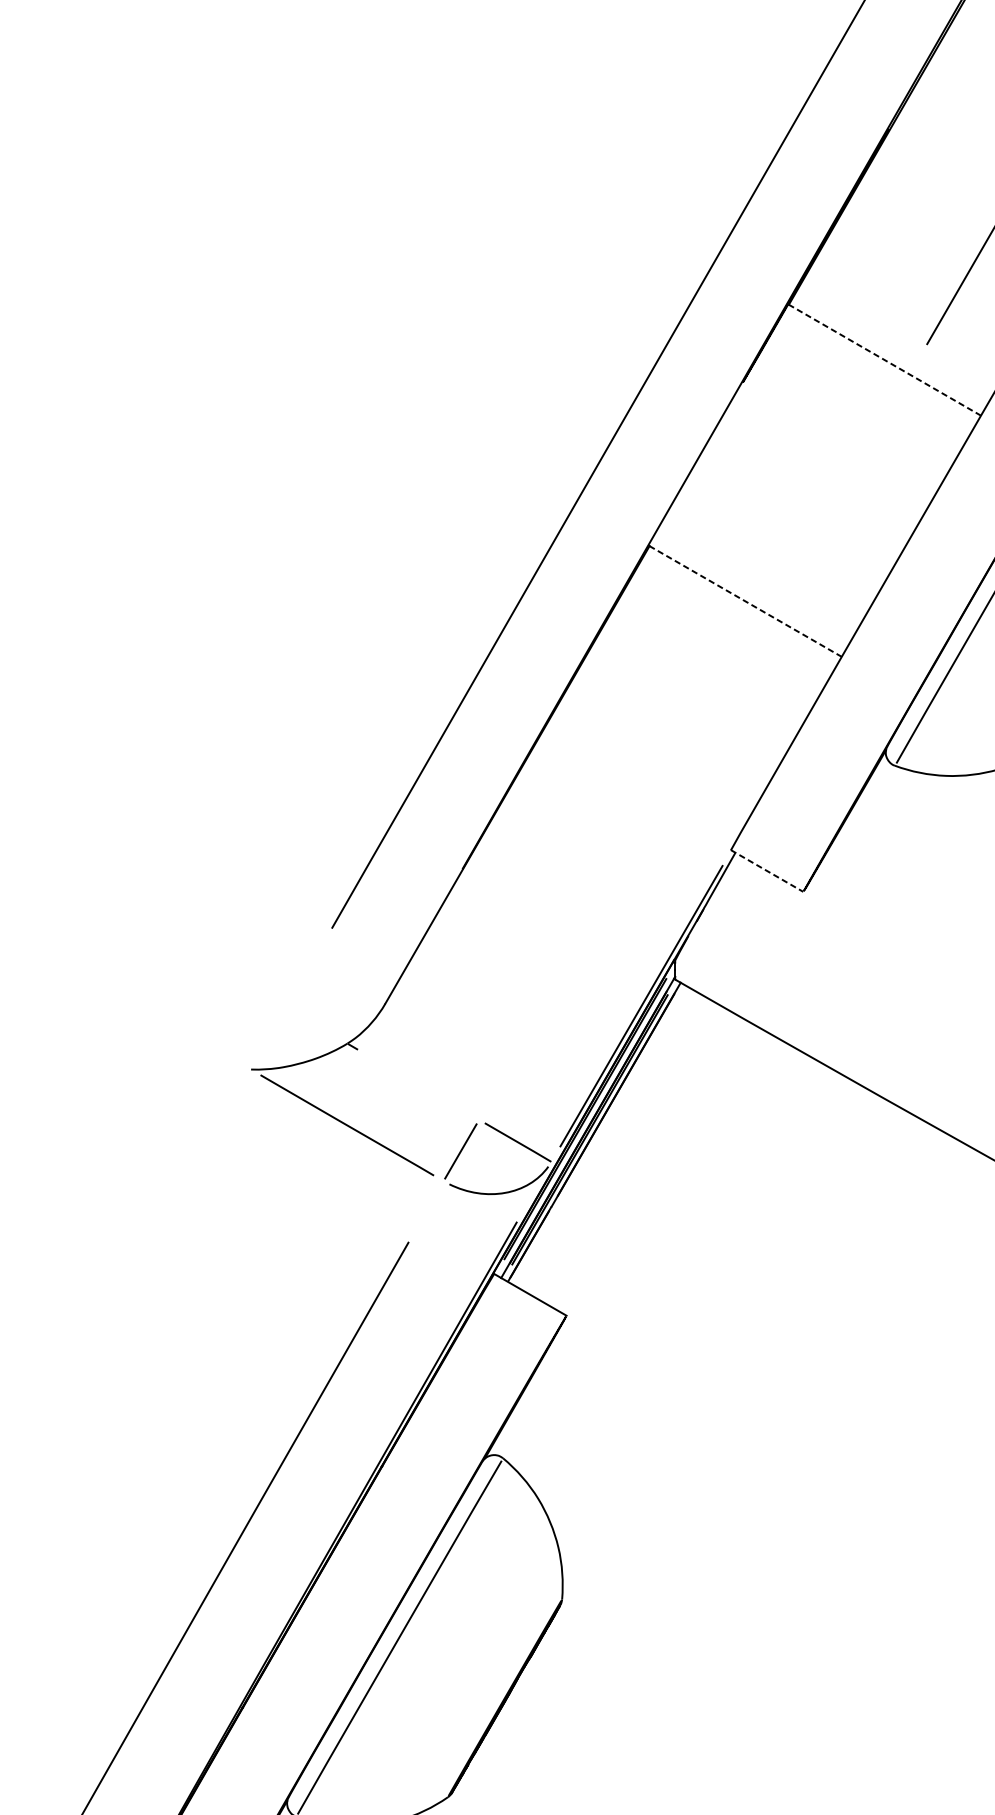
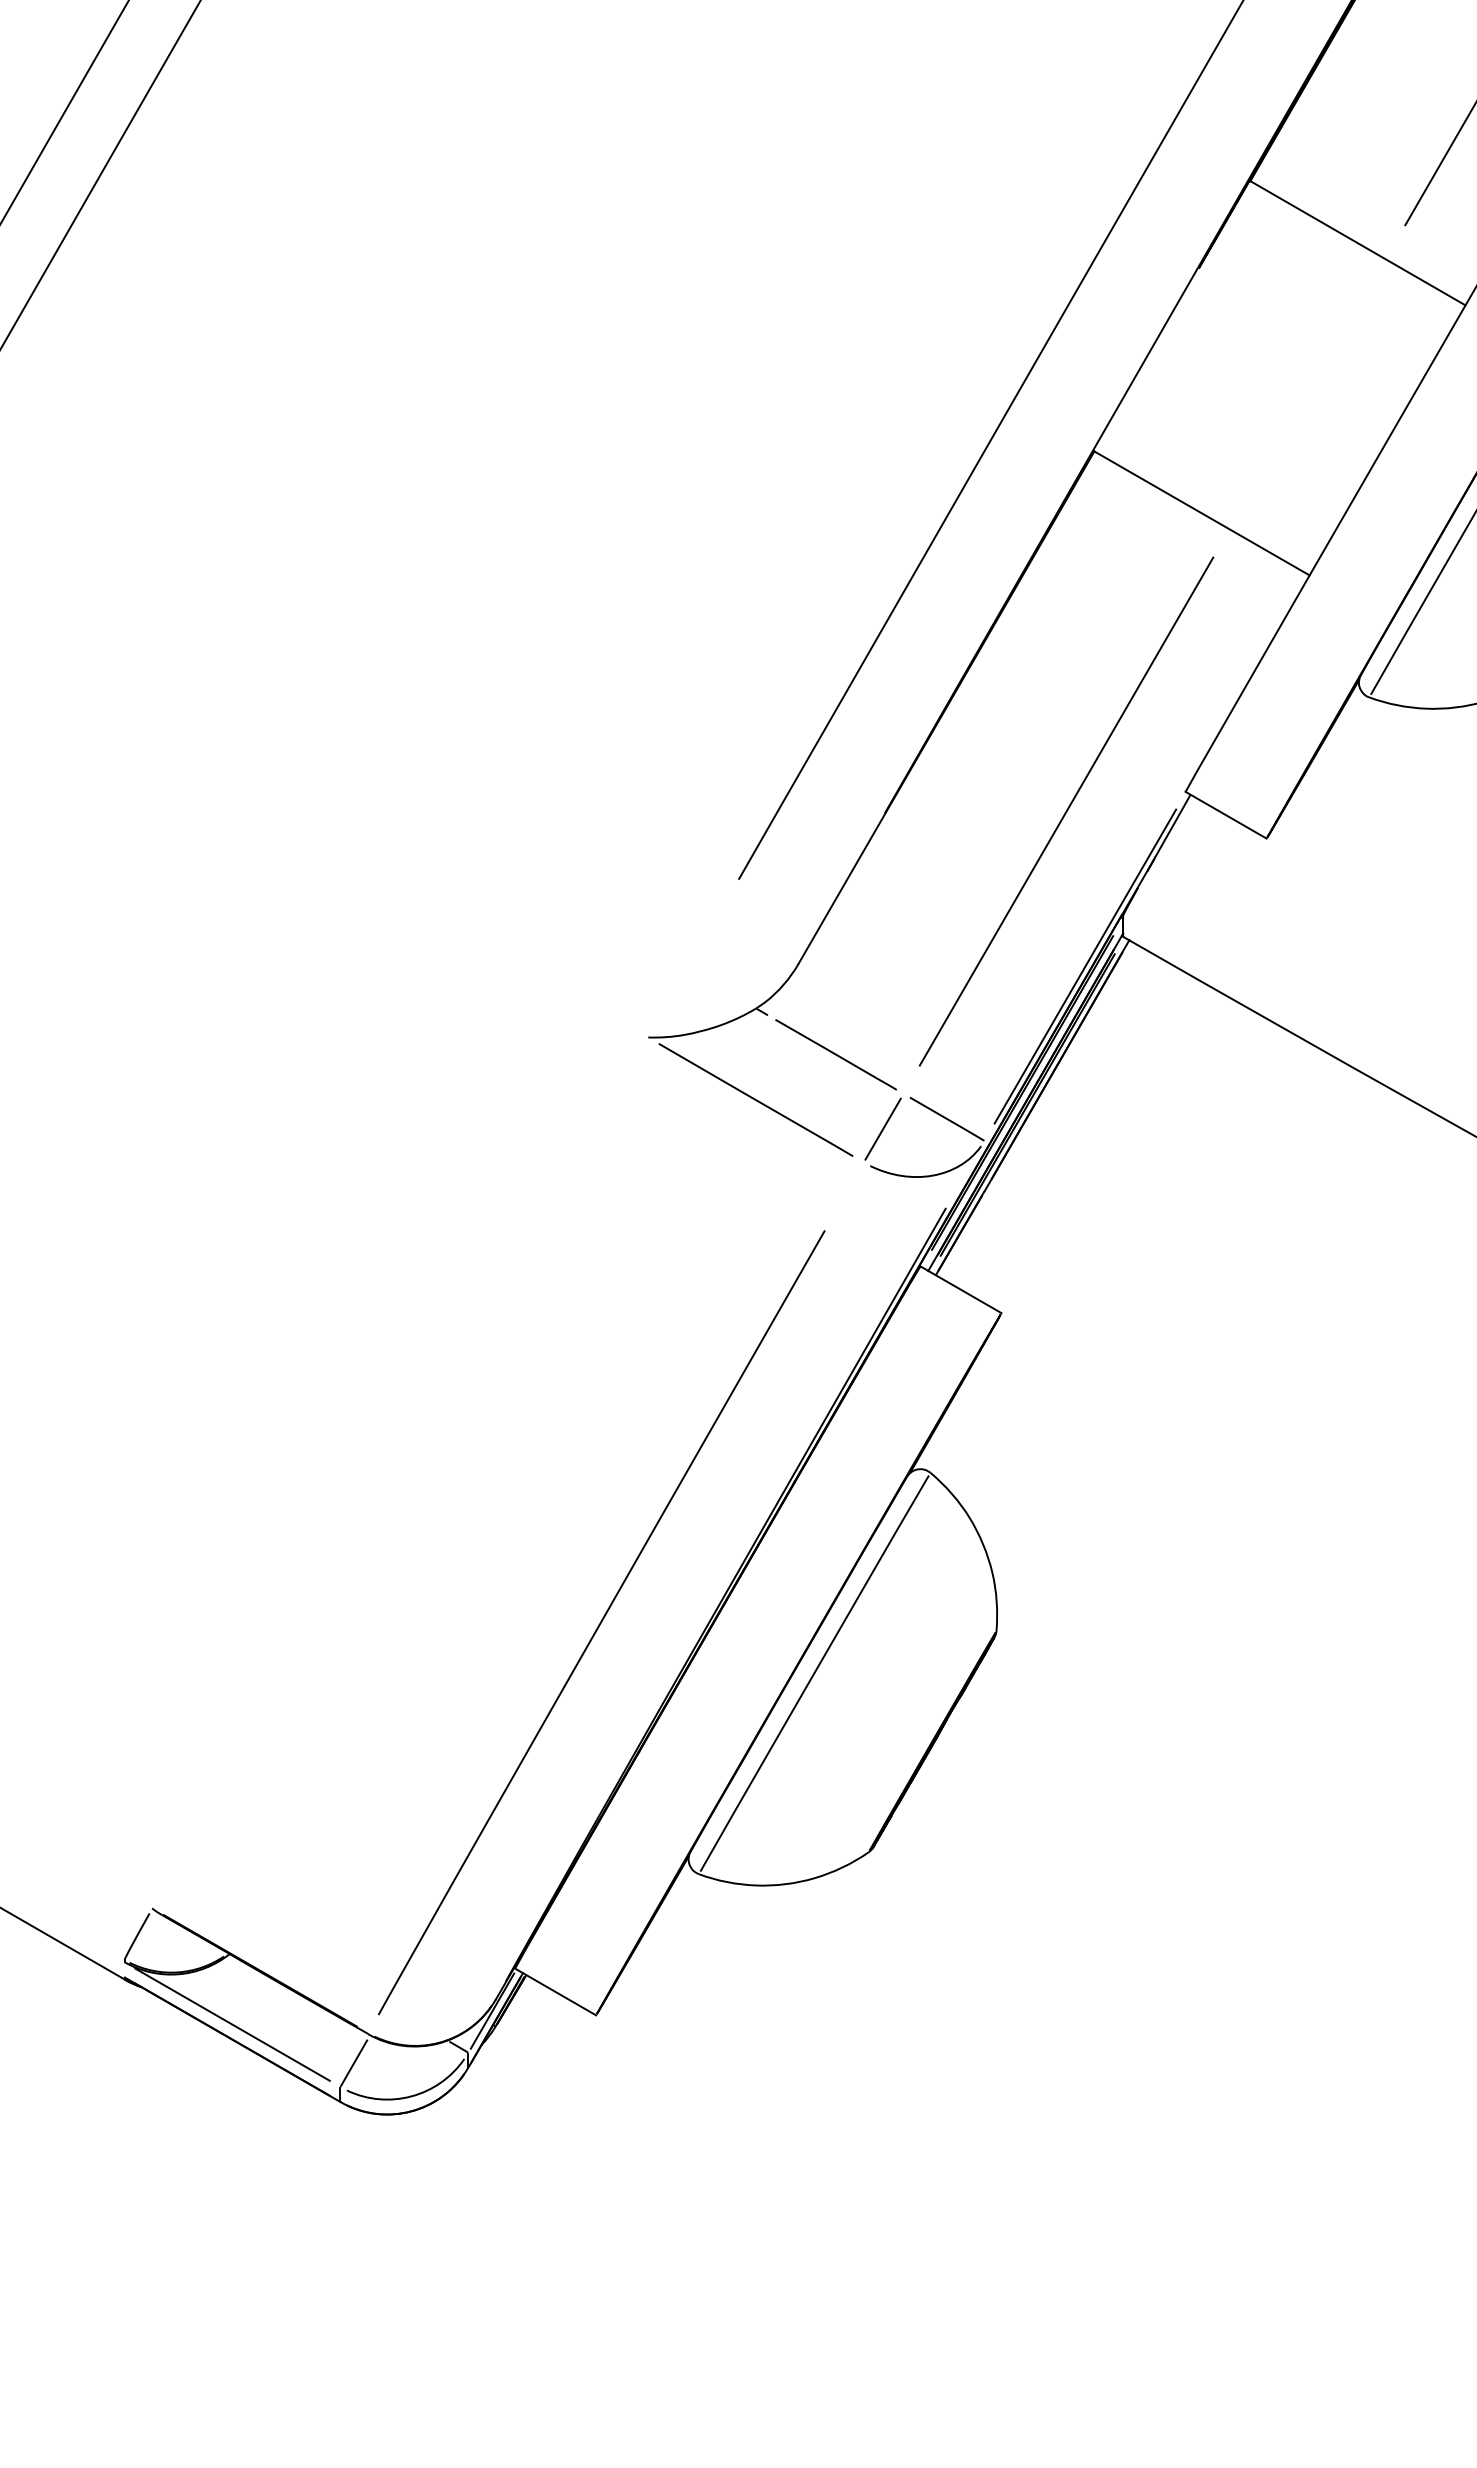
line: (885, 360) -> (1358, 243), dashed -> solid
line: (746, 601) -> (1202, 513), dashed -> solid
line: (624, 867) -> (1066, 811), added
line: (767, 871) -> (1226, 815), dashed -> solid
line: (418, 1084) -> (835, 1054), added

